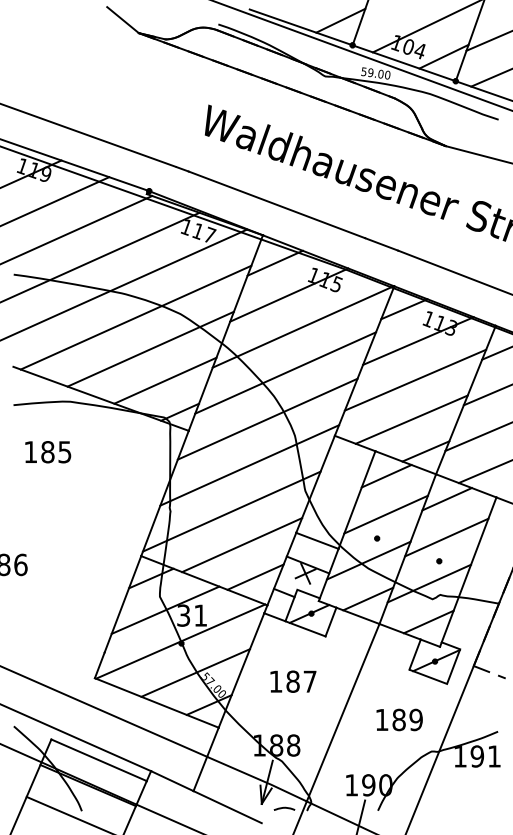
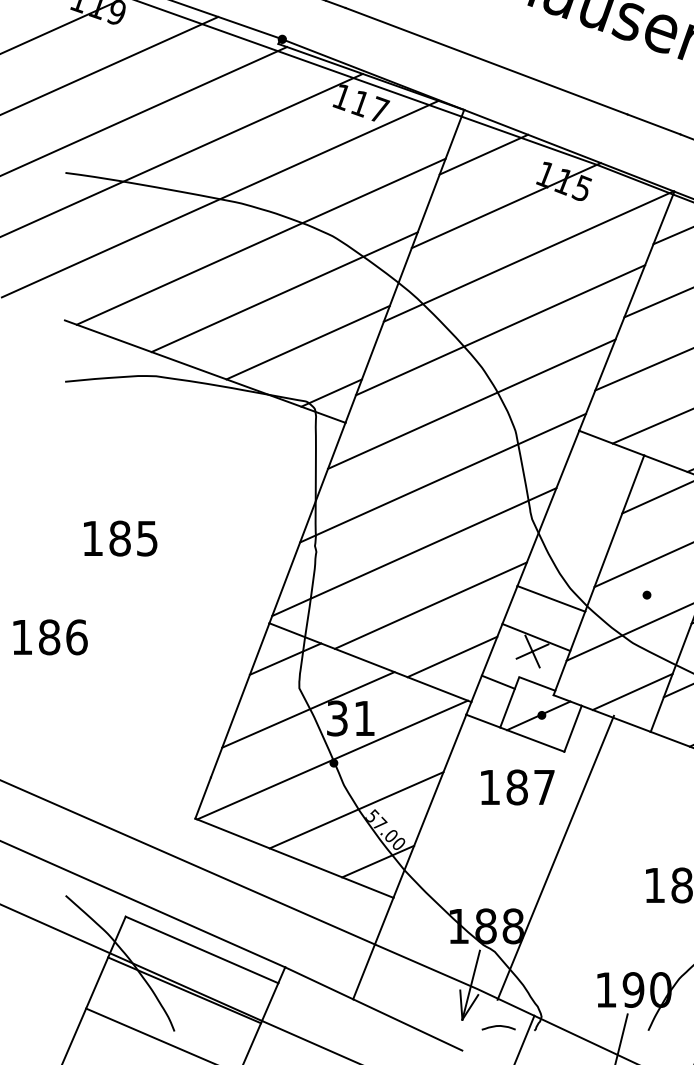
text: (48, 452) -> (121, 539), moved
text: (293, 681) -> (517, 787), moved
line: (342, 712) -> (554, 857), moved

